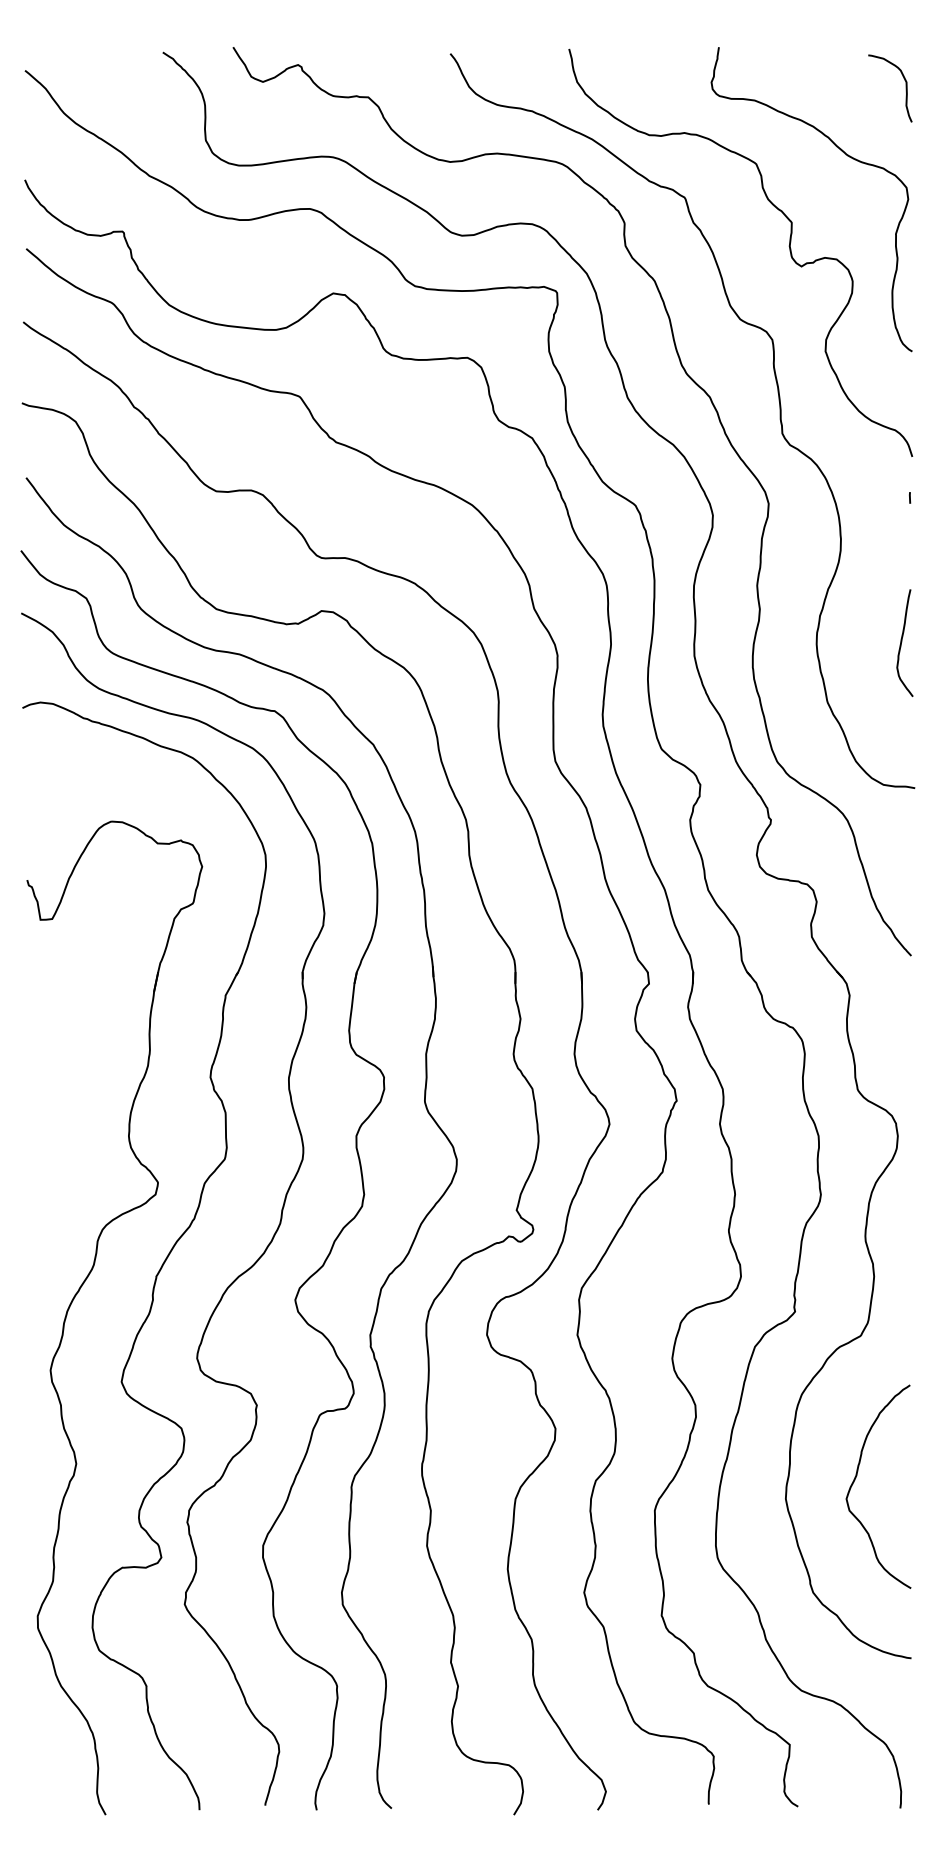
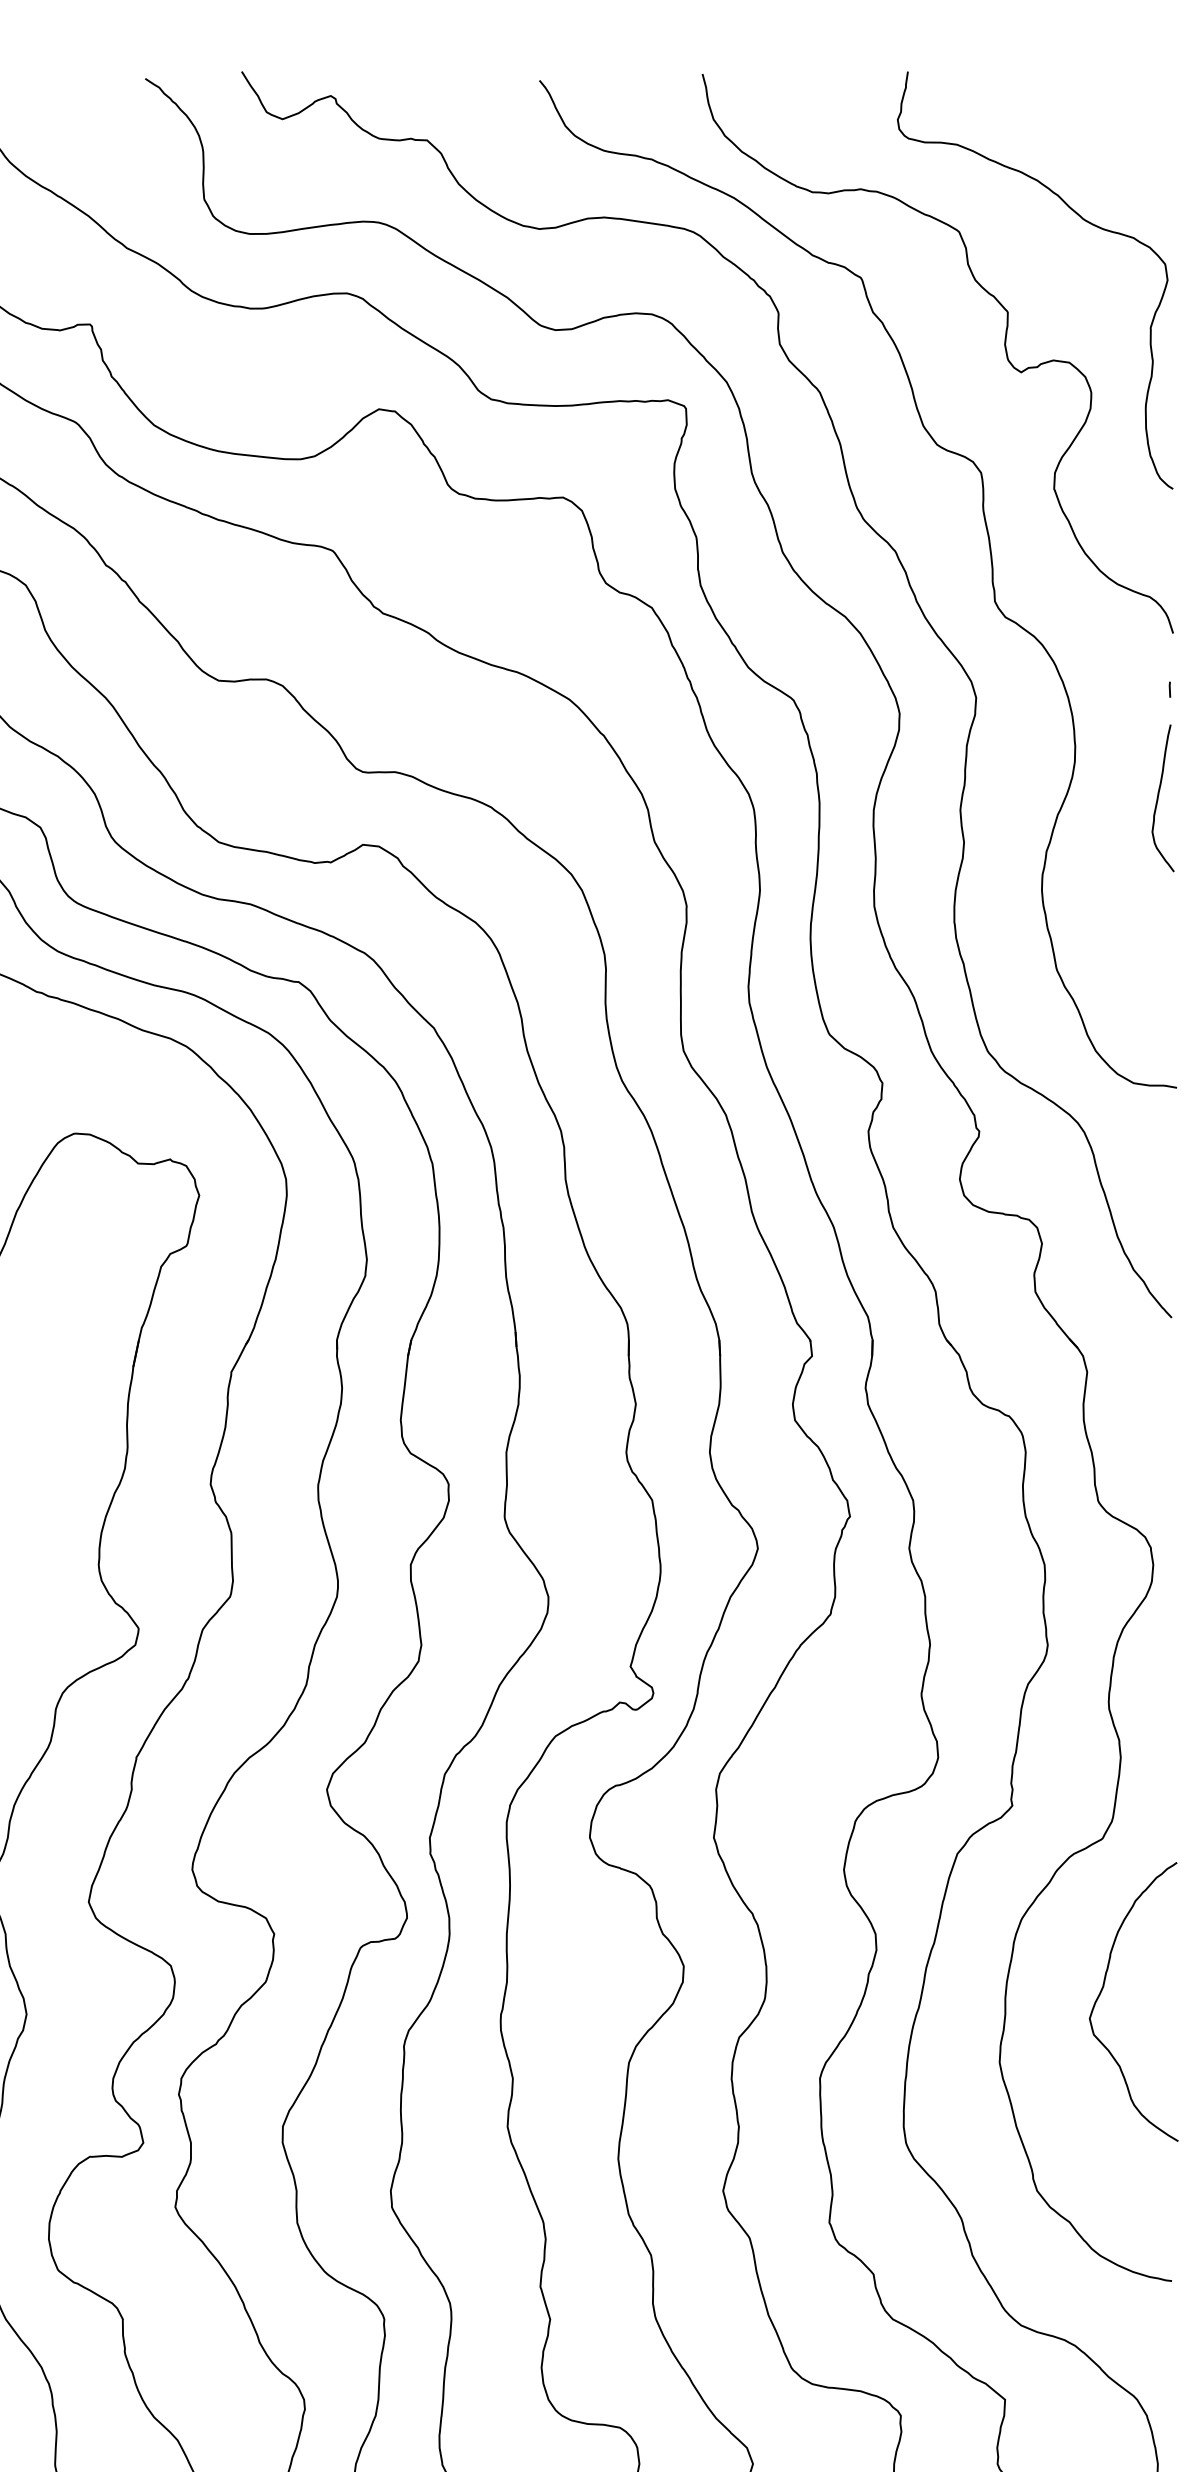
curve: (905, 88) -> (1163, 128), removed
curve: (902, 642) -> (1159, 797), moved
curve: (856, 1478) -> (1103, 1990), moved

